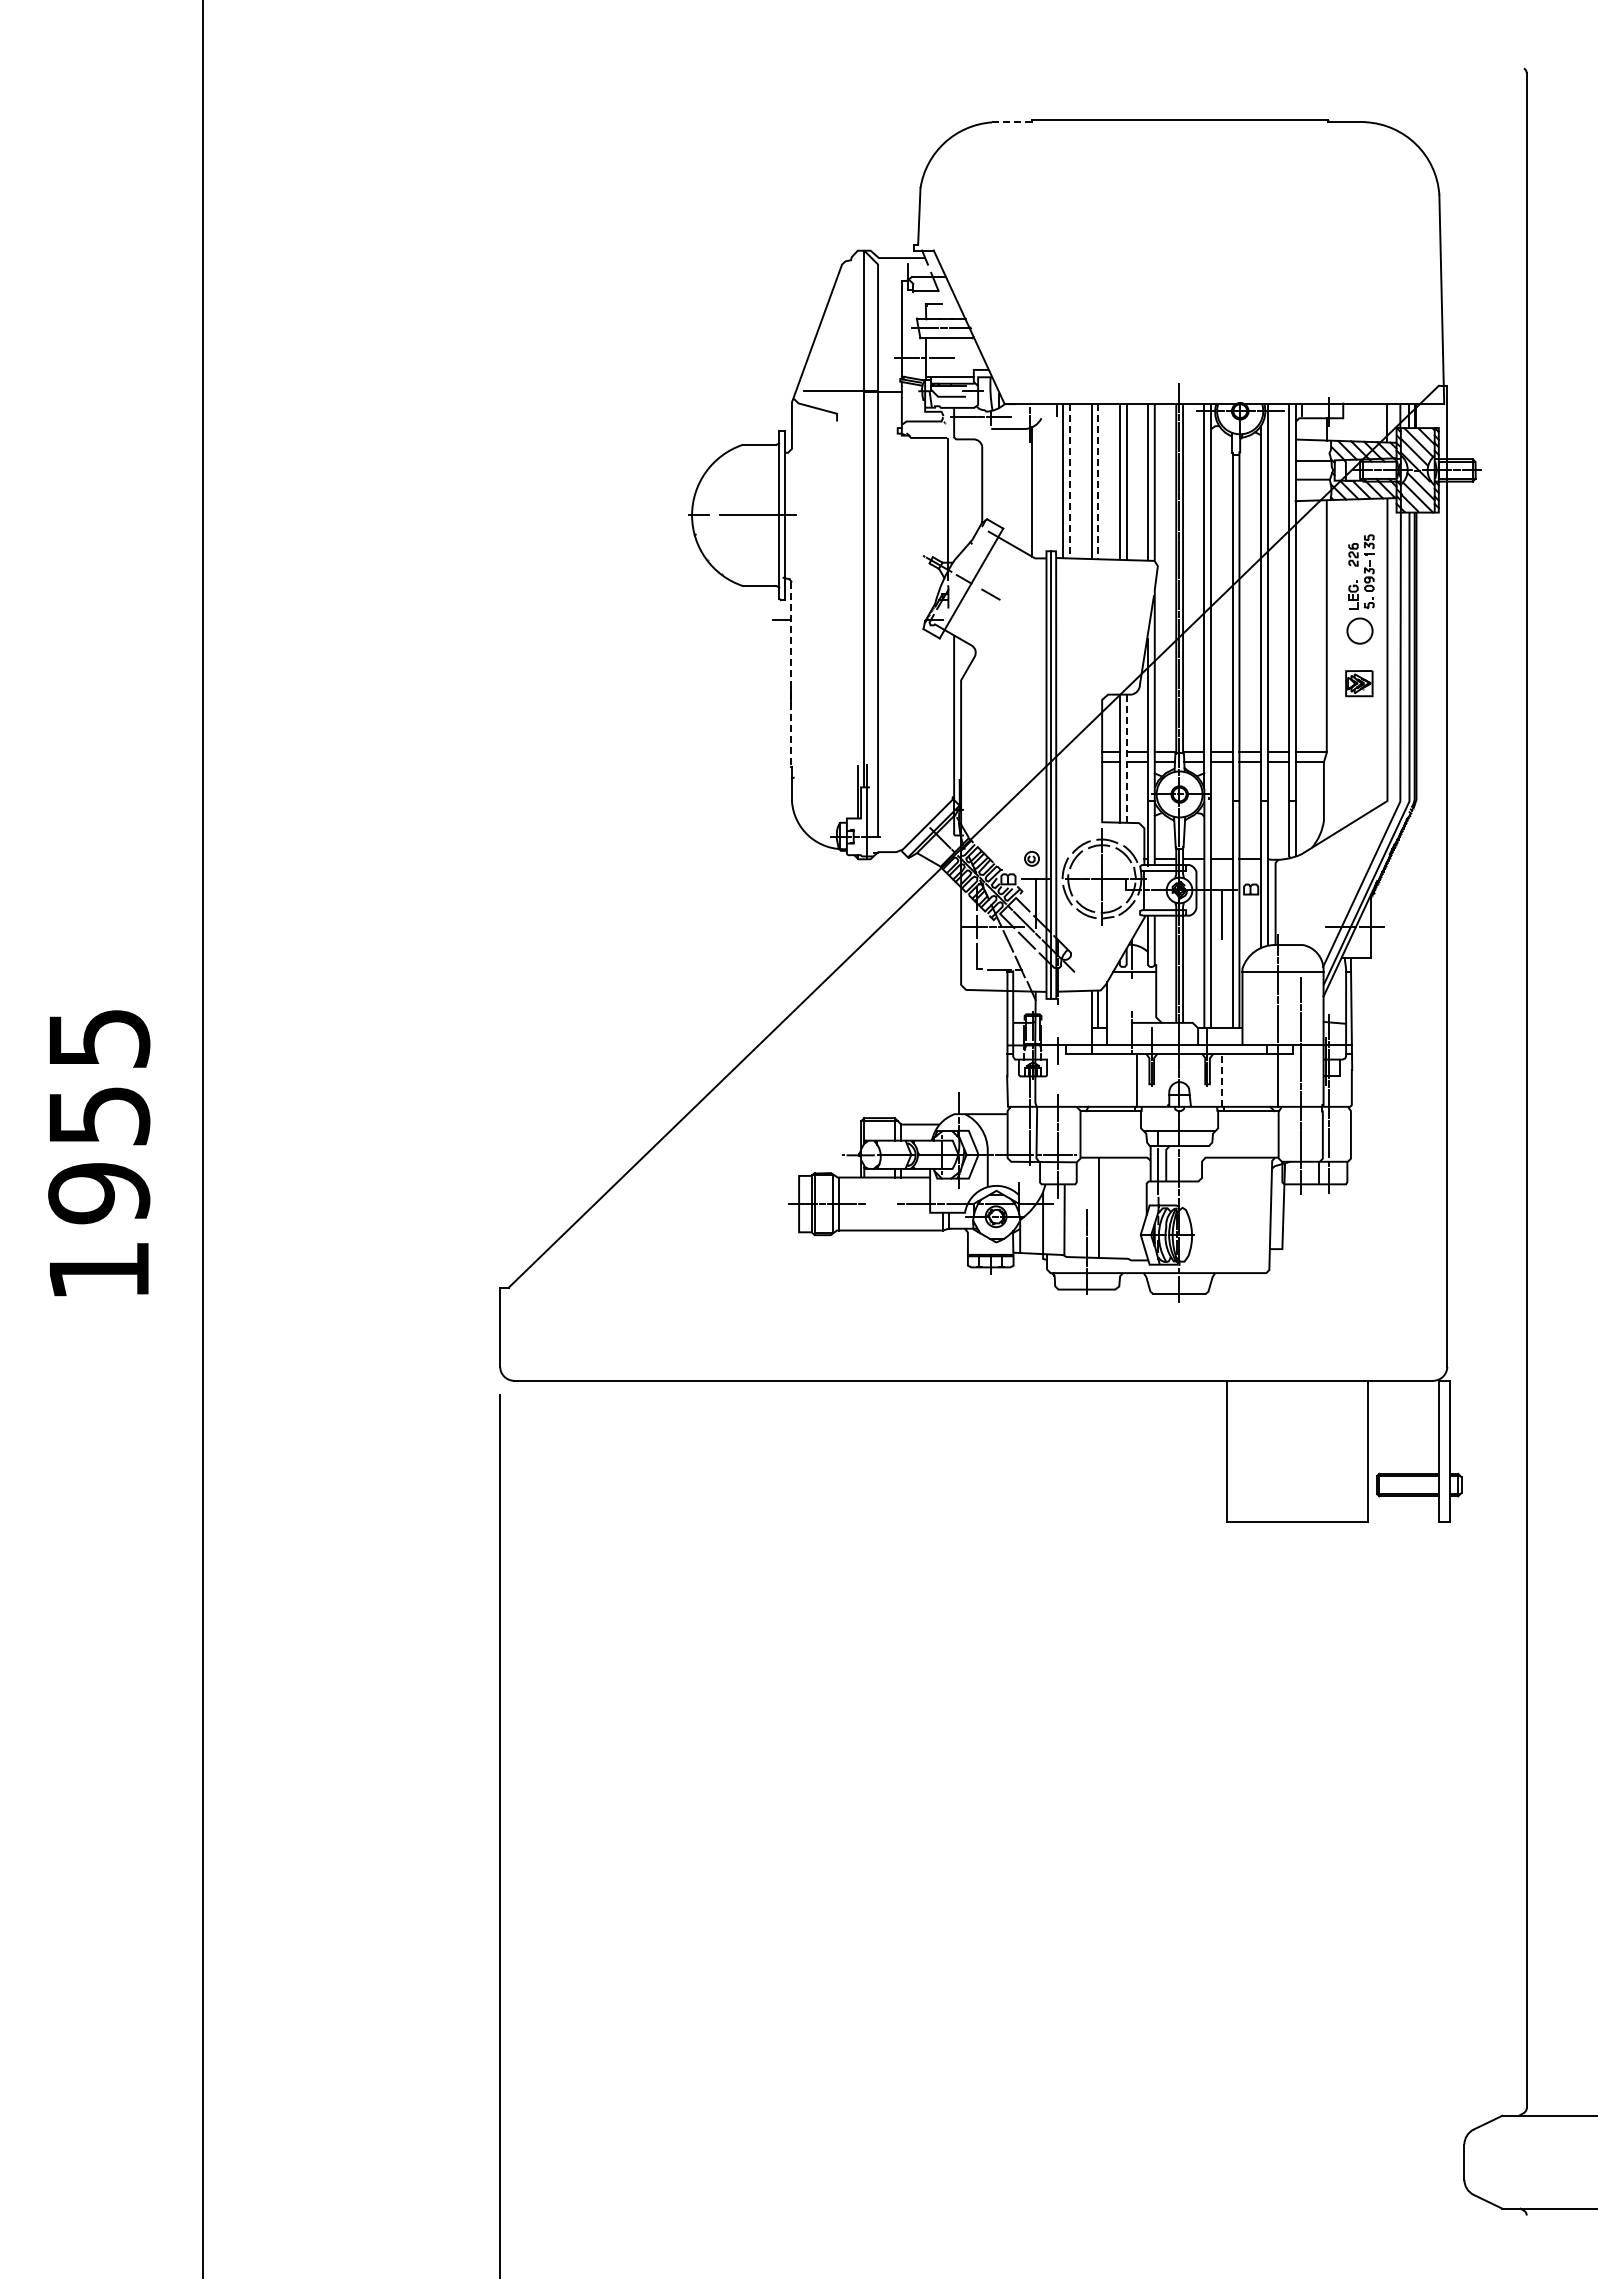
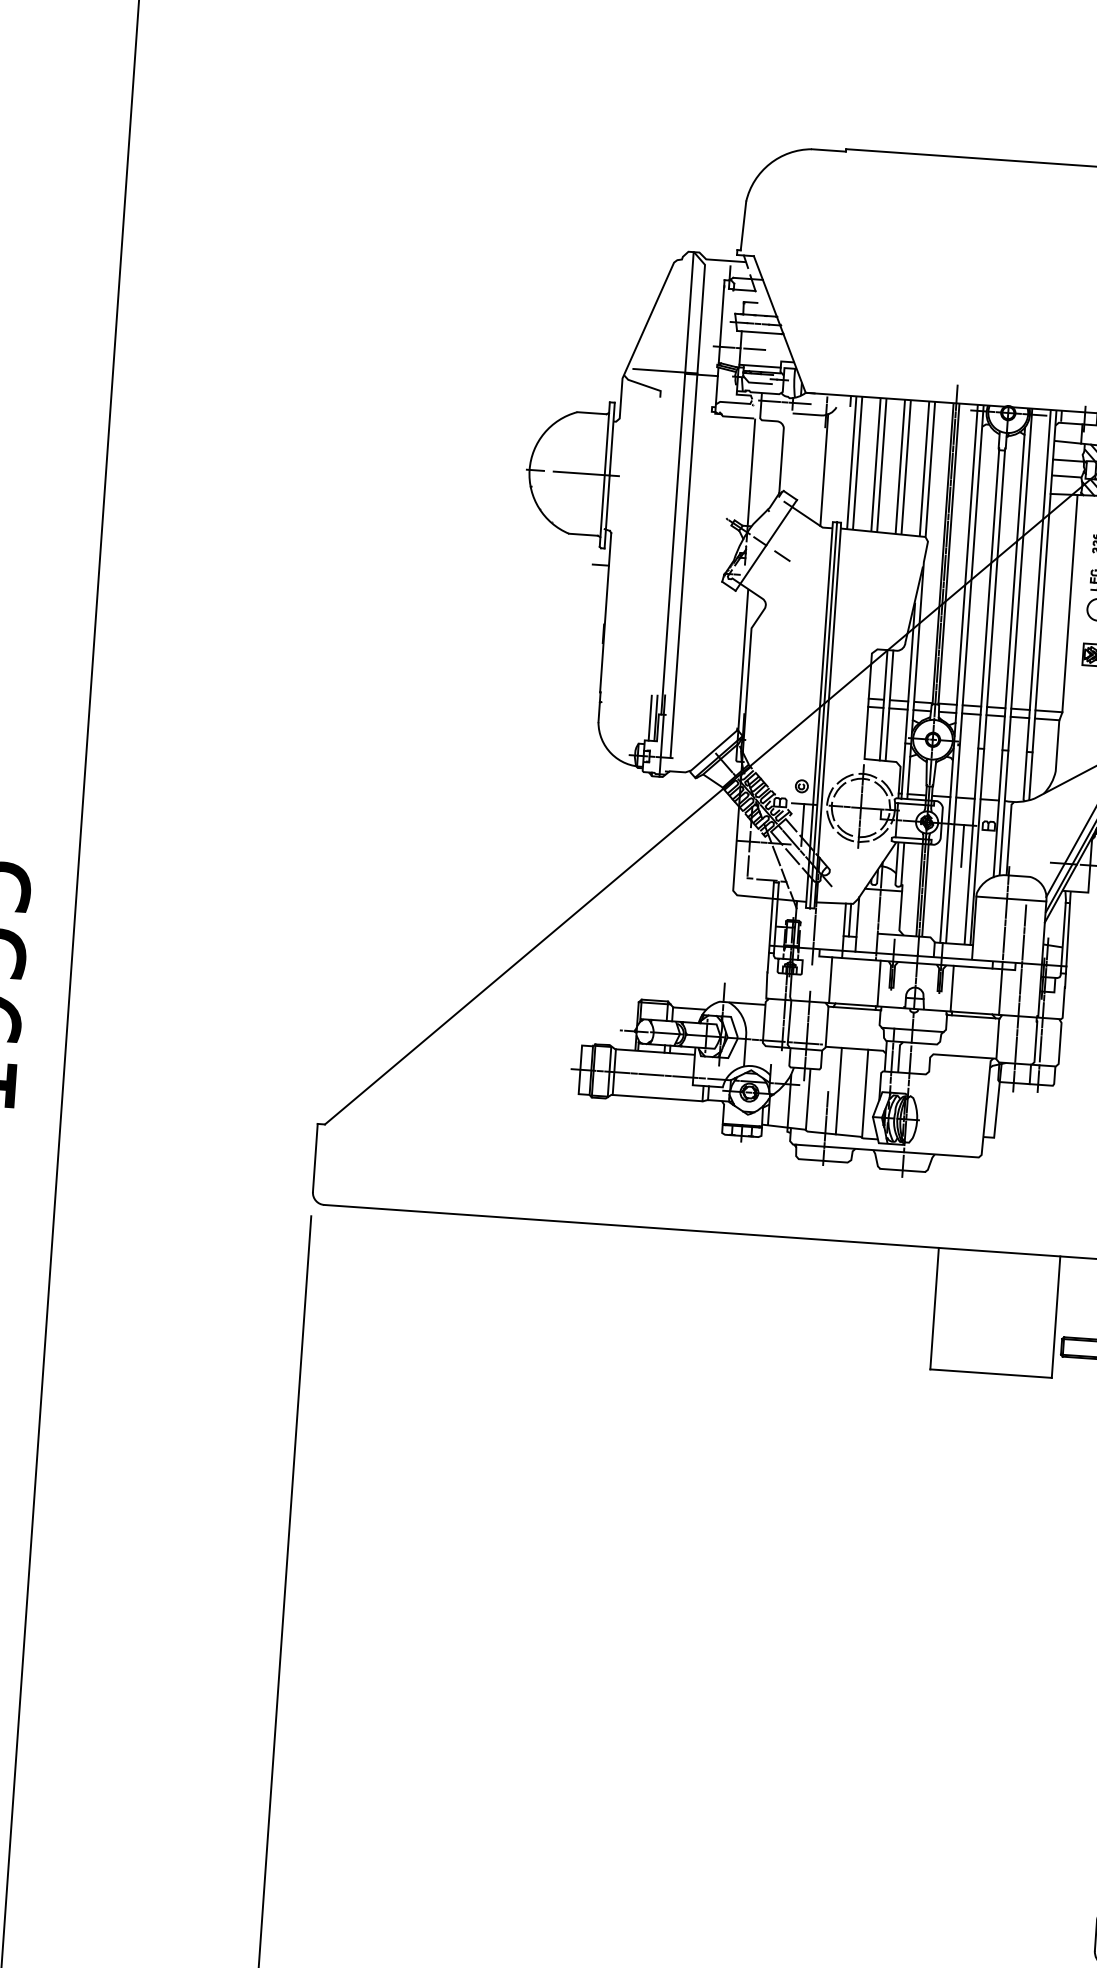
line: (1011, 122) -> (828, 150), dashed -> solid
line: (1070, 481) -> (857, 463), dashed -> solid
line: (1098, 481) -> (881, 465), dashed -> solid
line: (791, 674) -> (605, 612), dashed -> solid
line: (1126, 758) -> (889, 705), dashed -> solid
line: (851, 792) -> (650, 718), added
line: (1131, 994) -> (879, 909), added
line: (1058, 1021) -> (814, 928), added
line: (1080, 1079) -> (830, 979), added
line: (1221, 1079) -> (951, 987), dashed -> solid
line: (881, 1204) -> (651, 1075), added
line: (1129, 1208) -> (864, 1093), added

